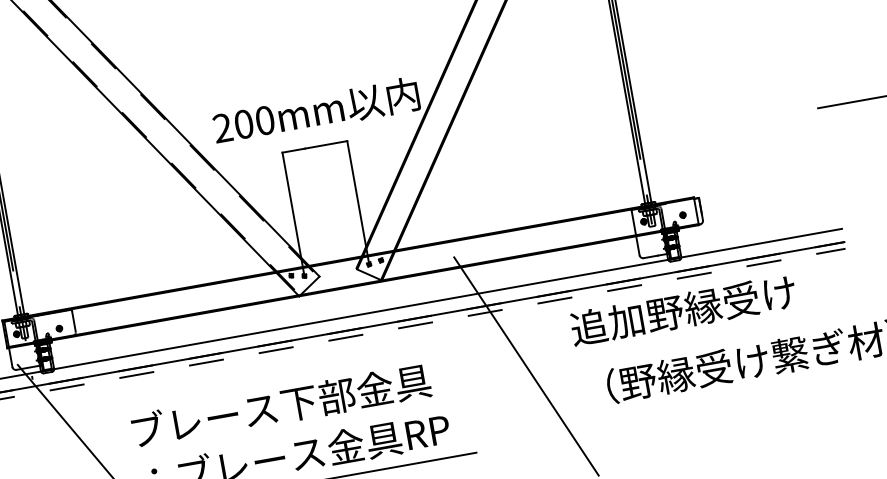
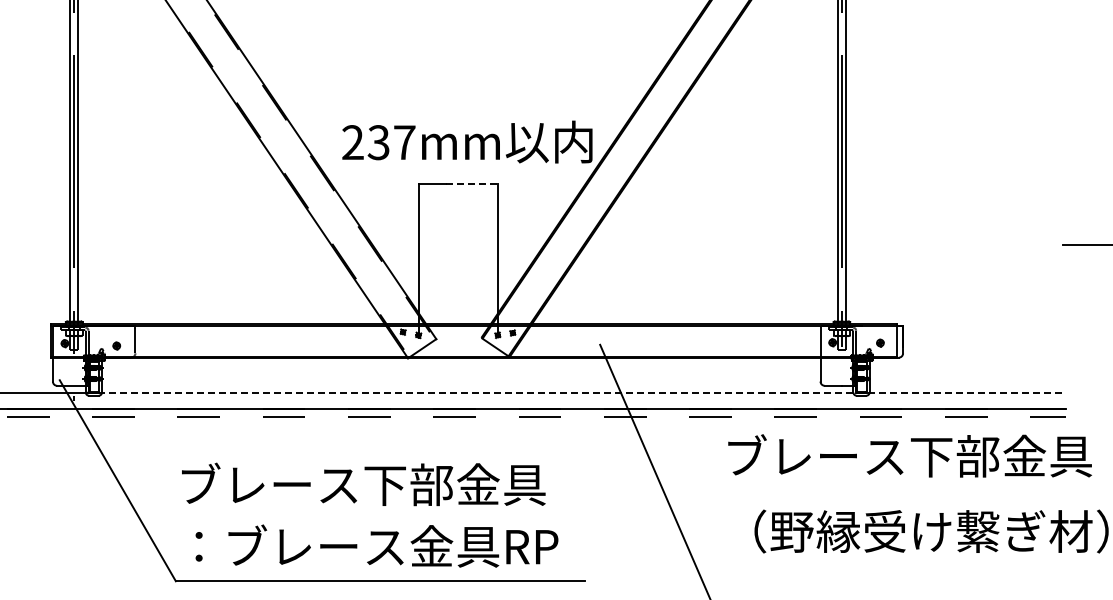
text: (254, 122) -> (391, 142), 200mm -> 237mm
line: (326, 144) -> (472, 184), solid -> dashed
line: (441, 299) -> (576, 392), solid -> dashed
text: (722, 302) -> (908, 455), 追加野縁受け -> ブレース下部金具

